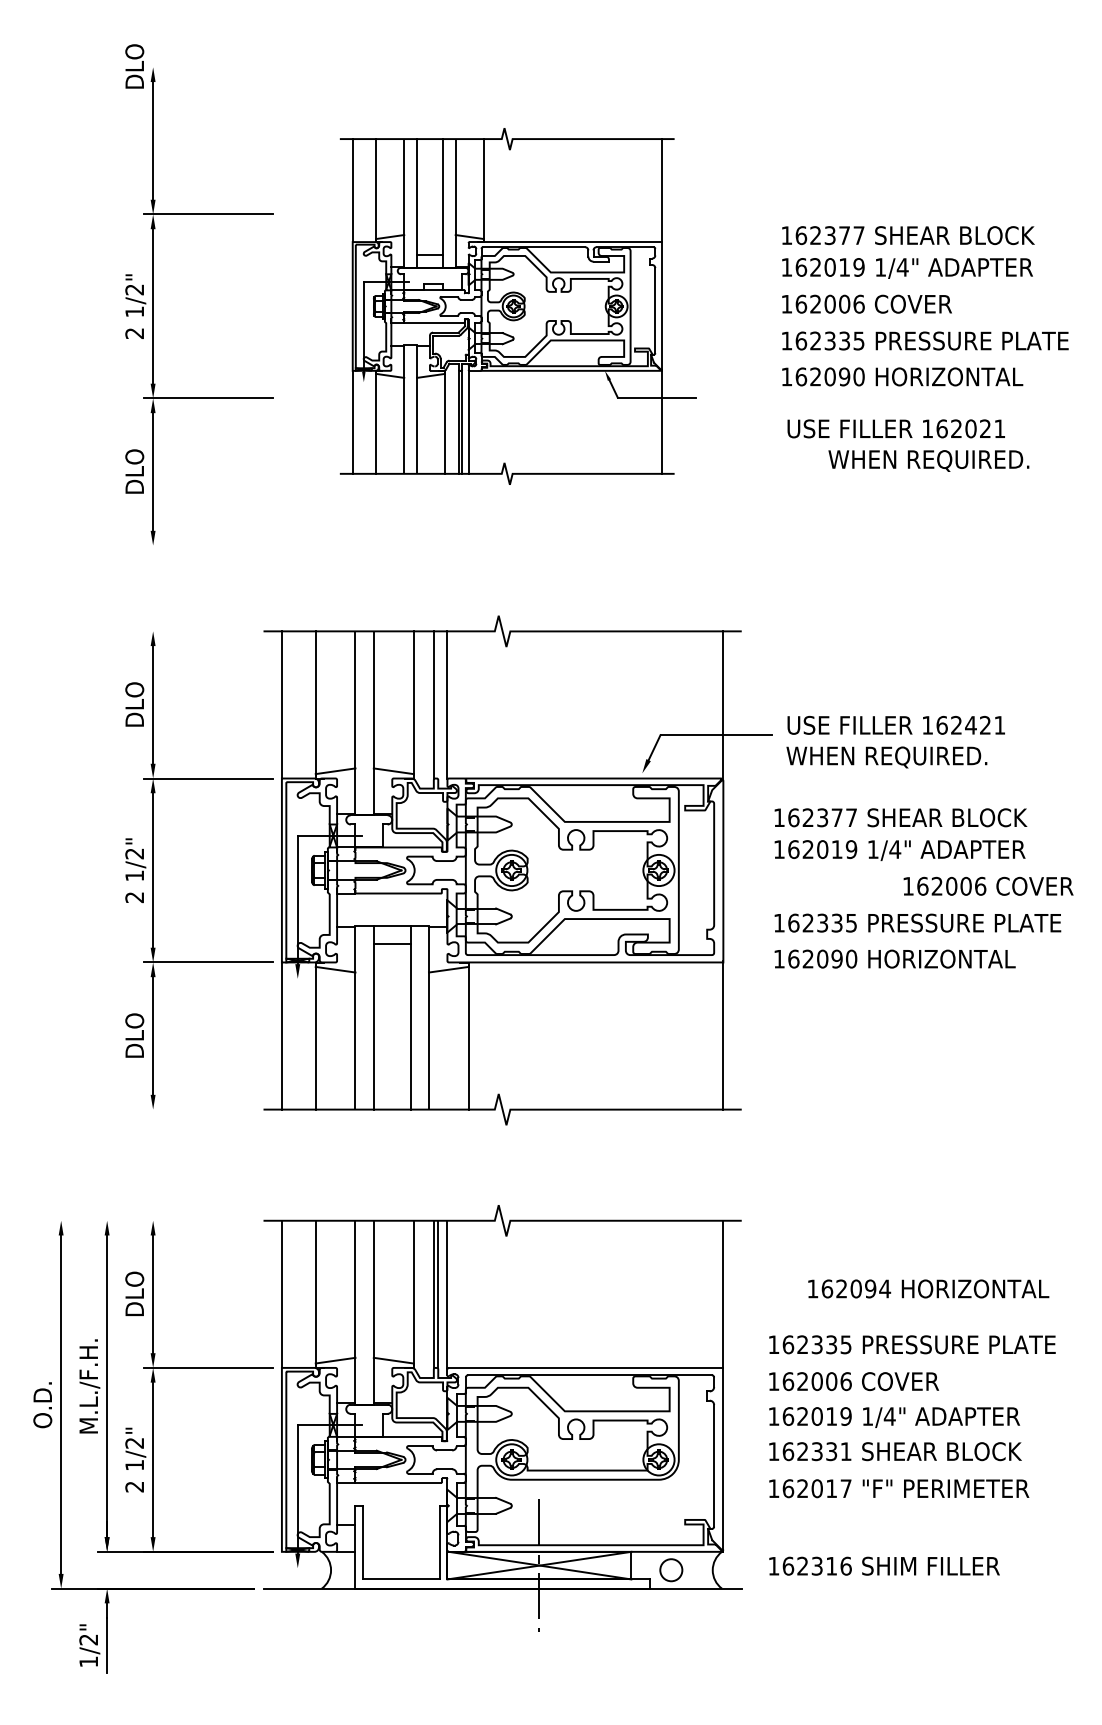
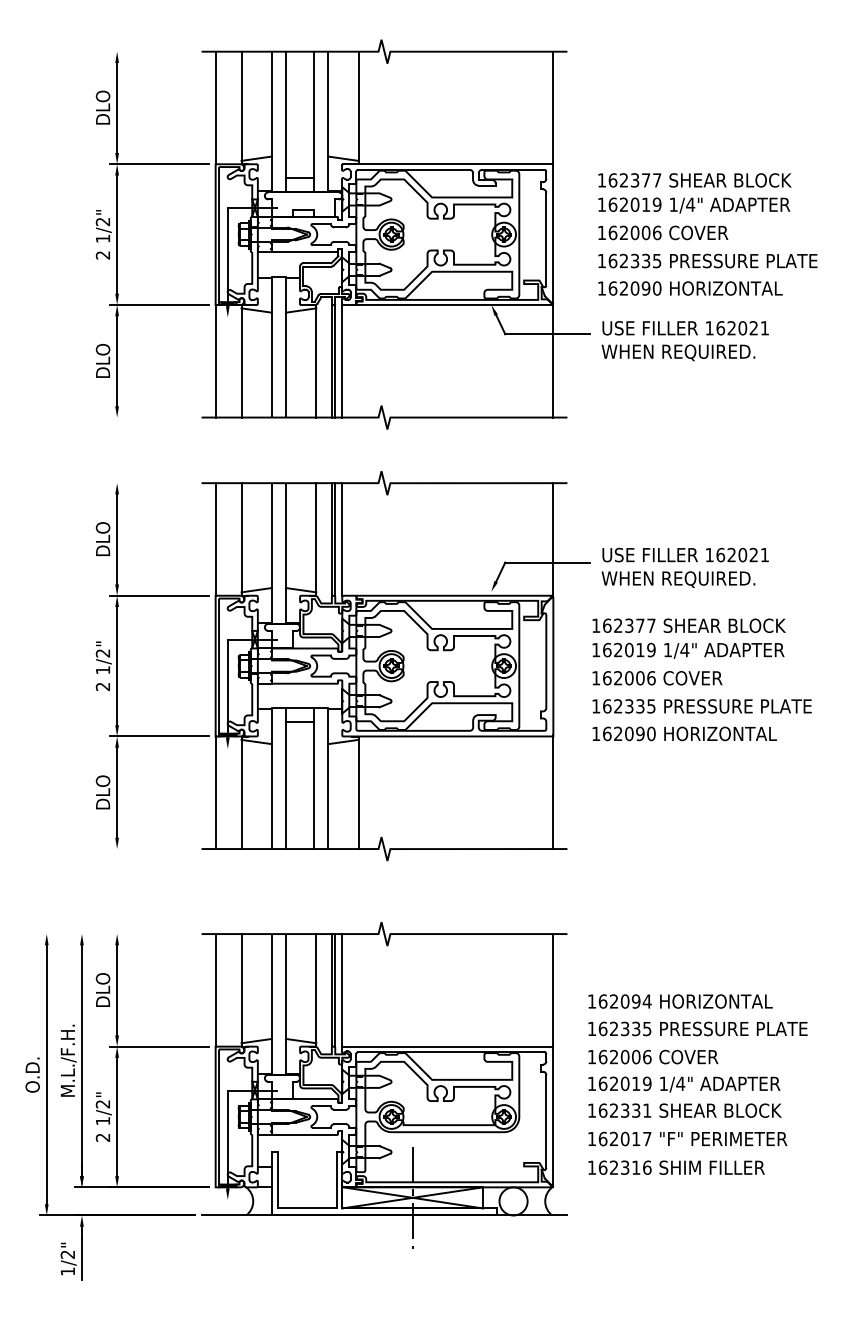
text: (134, 66) -> (102, 107), moved
part: (517, 306) -> (395, 234), size x1.43
text: (928, 460) -> (678, 352), moved
line: (438, 704) -> (335, 539), added
text: (970, 725) -> (742, 555), 162421 -> 162021
text: (988, 885) -> (657, 677), moved
text: (928, 1288) -> (680, 1001), moved
text: (884, 1565) -> (676, 1167), moved
circle: (670, 1569) -> (512, 1200), size x1.67

